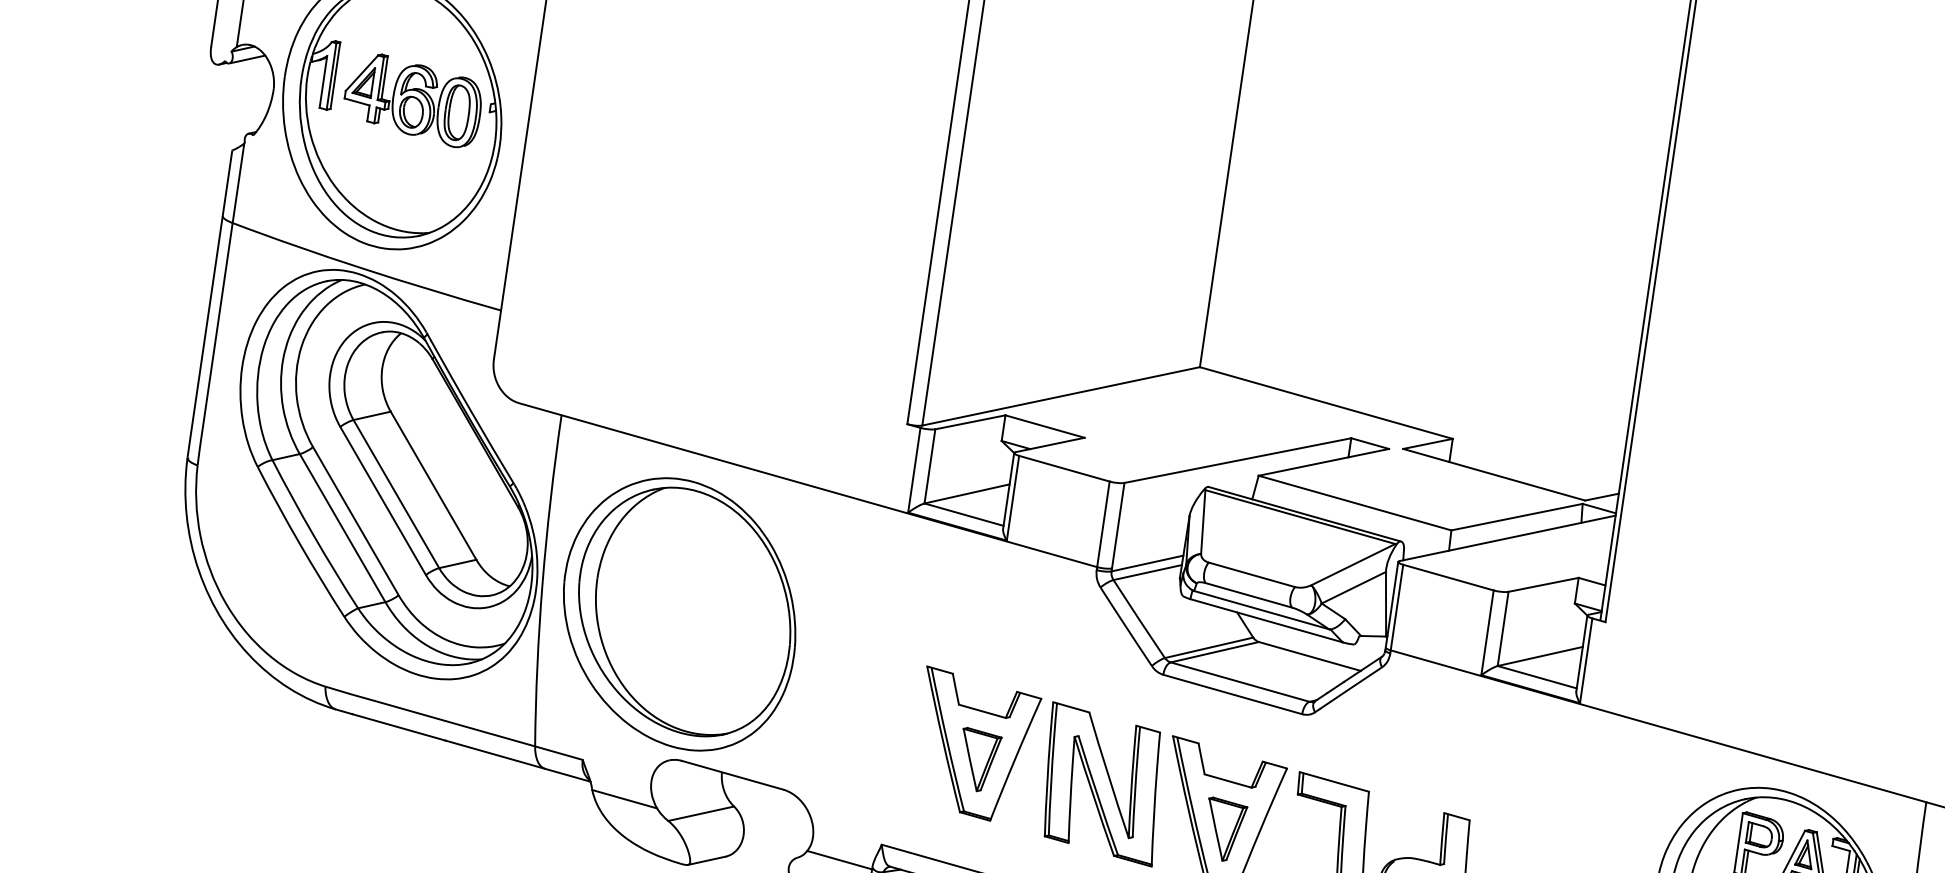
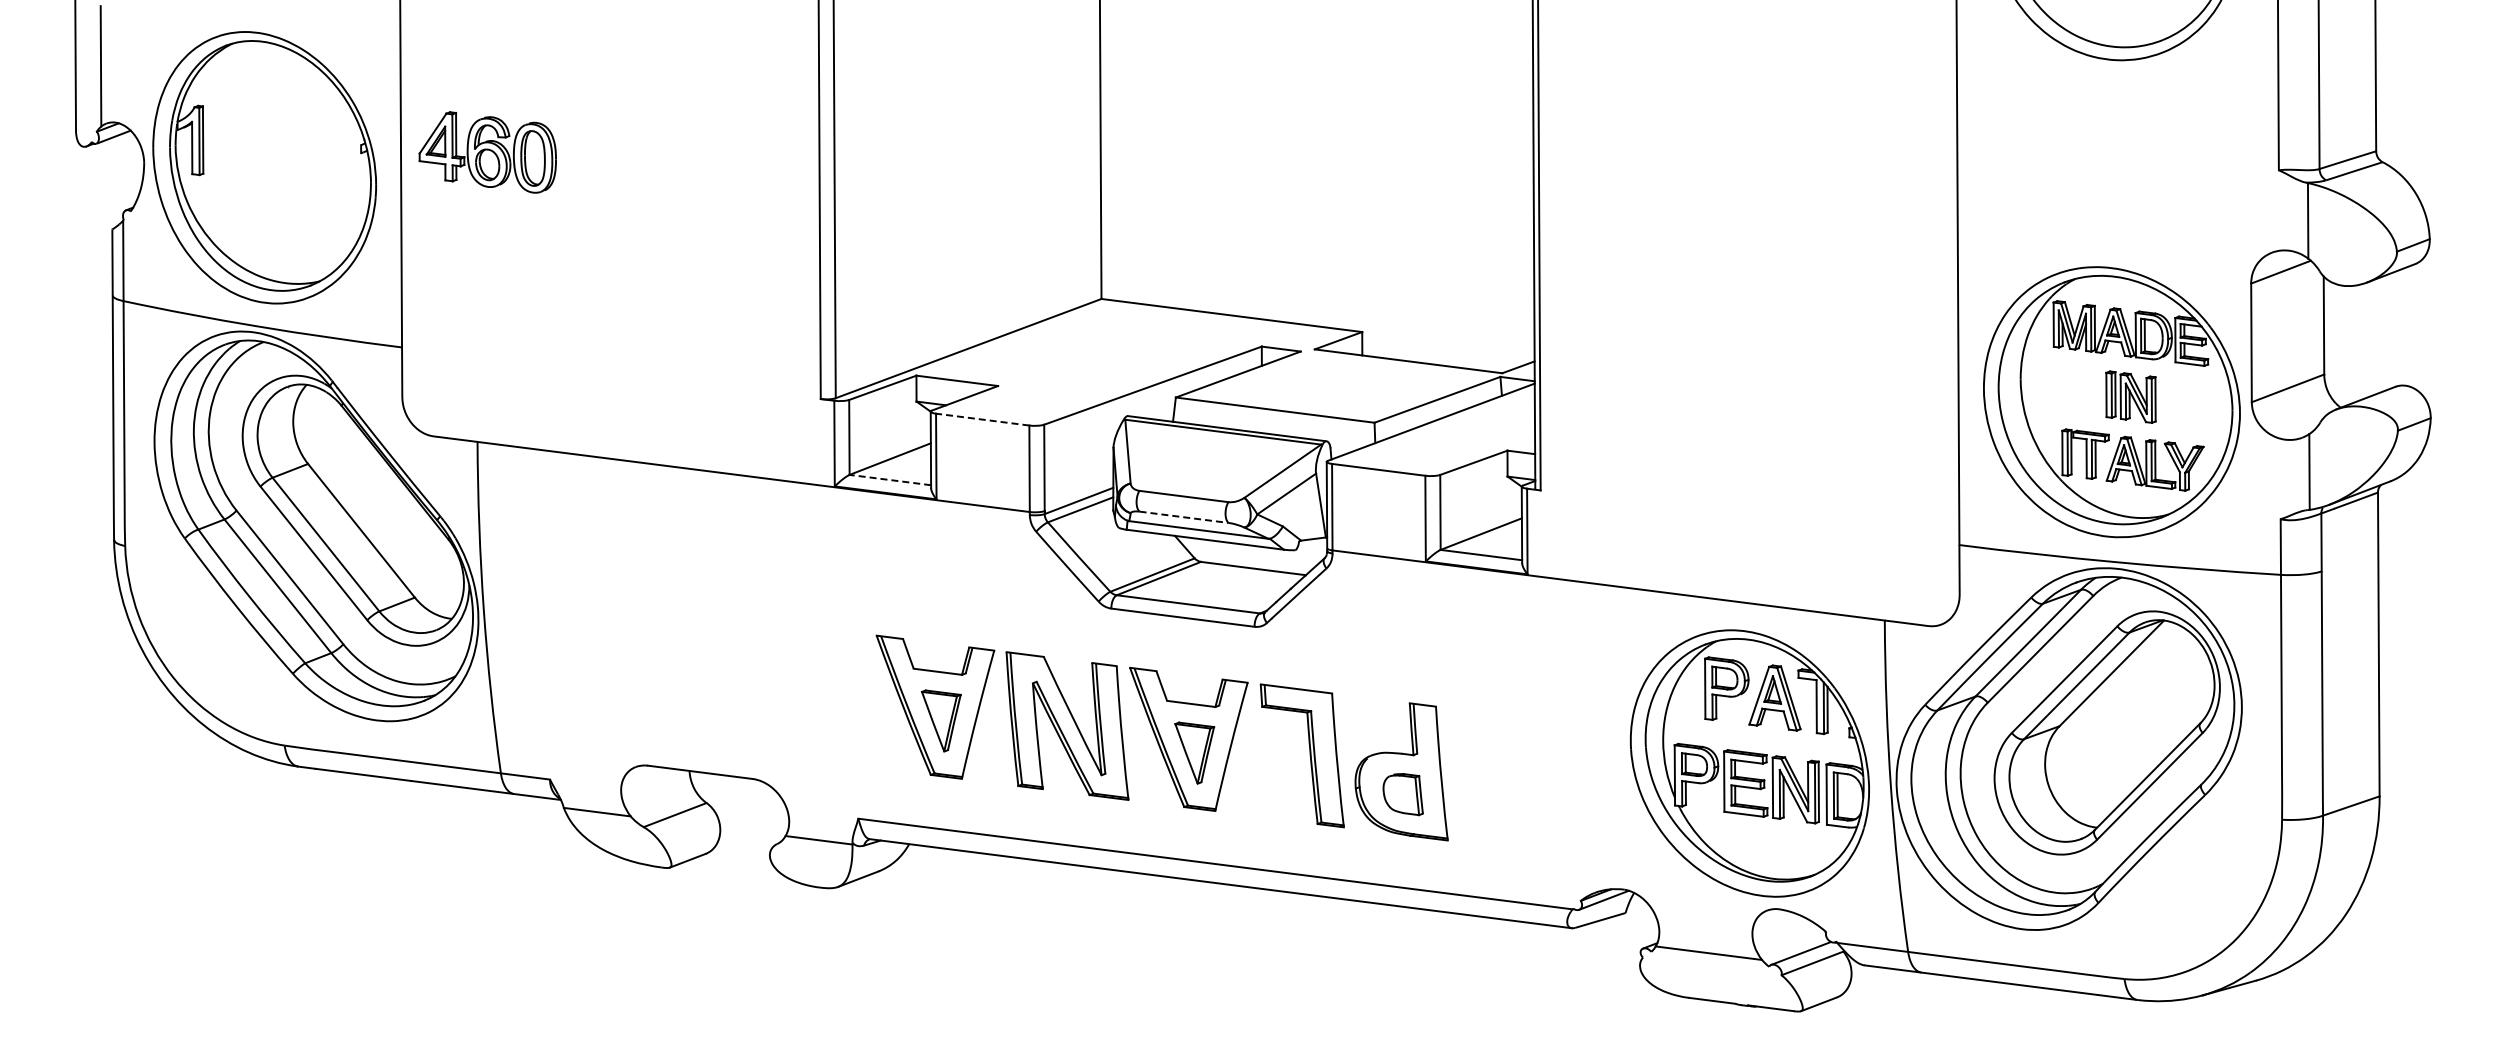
part: (413, 100) -> (487, 152), moved
line: (1064, 468) -> (982, 419), solid -> dashed
line: (963, 514) -> (889, 480), solid -> dashed
line: (1249, 595) -> (1184, 517), solid -> dashed
part: (680, 613) -> (624, 620), removed

